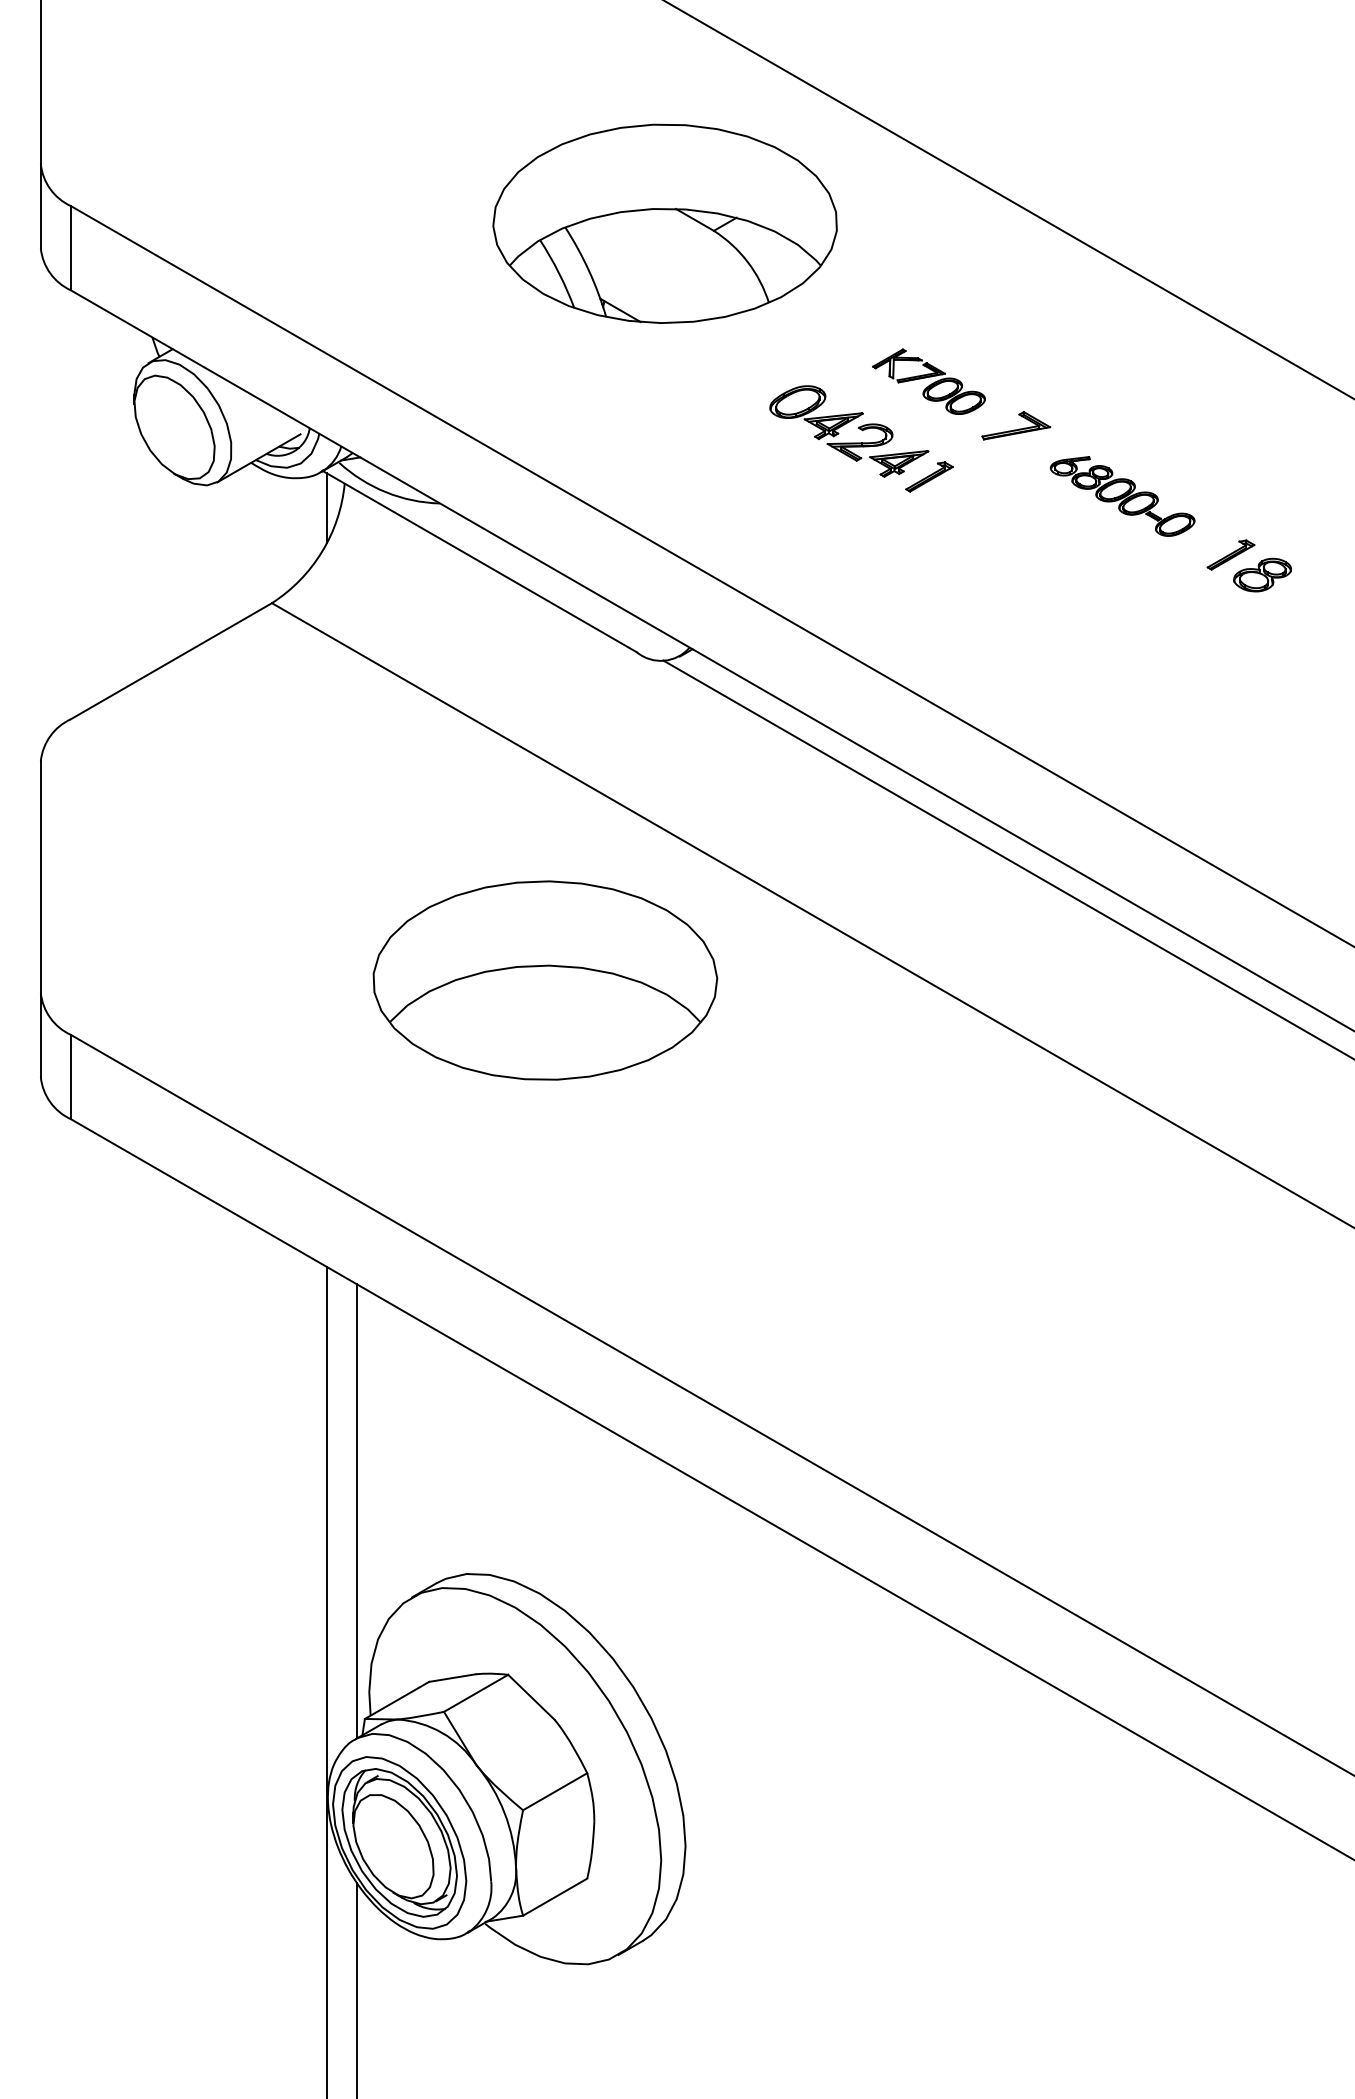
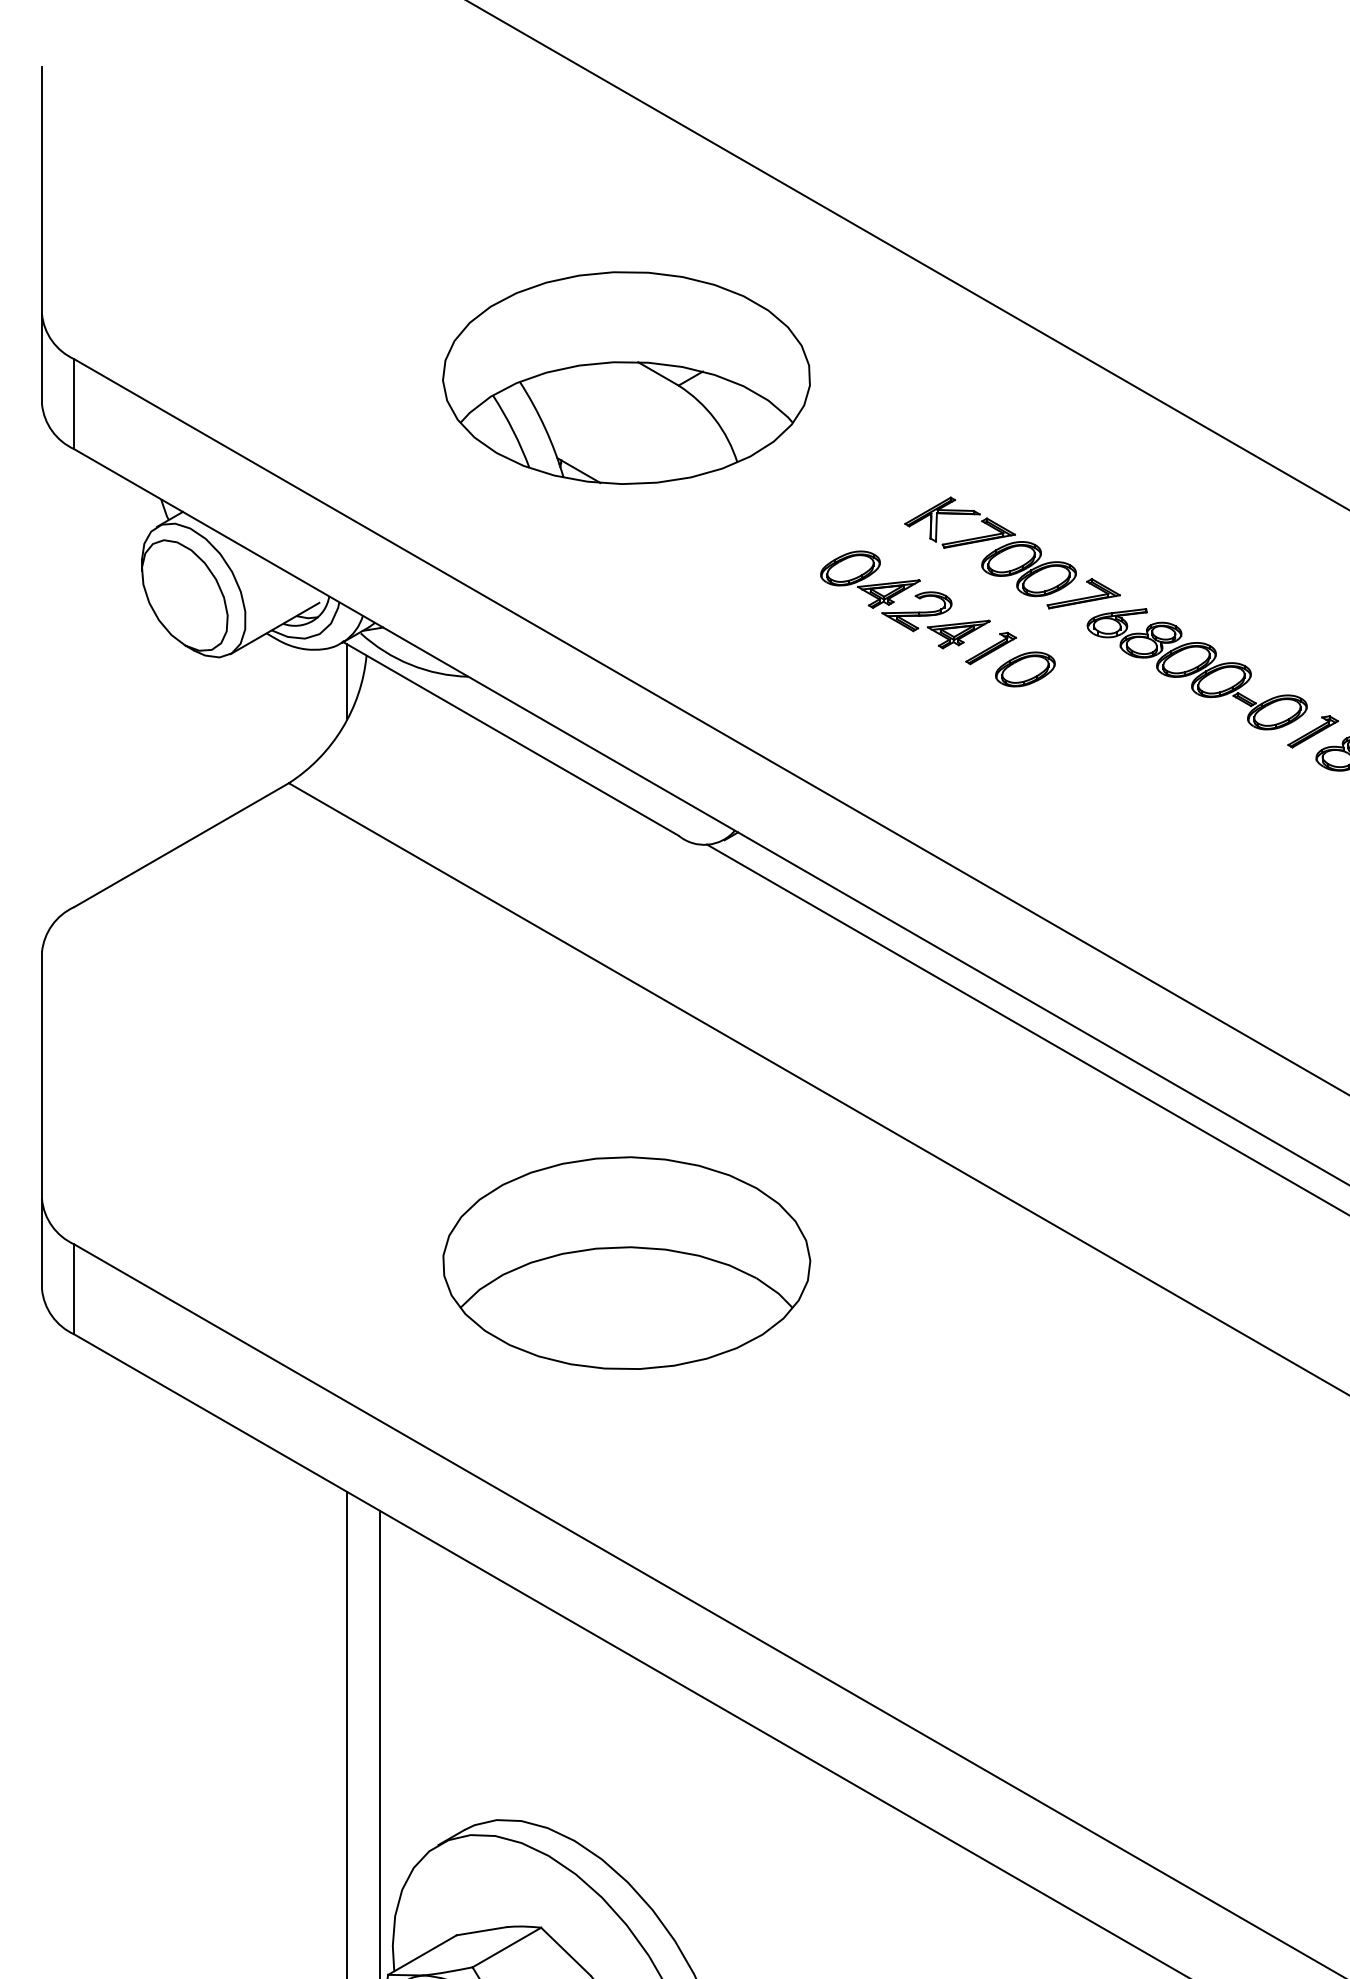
part: (664, 223) -> (625, 377), moved
part: (928, 381) -> (990, 546), size x1.43
part: (961, 496) -> (1025, 669), added
part: (1122, 496) -> (1197, 669), size x1.43
part: (545, 980) -> (626, 1263), moved

